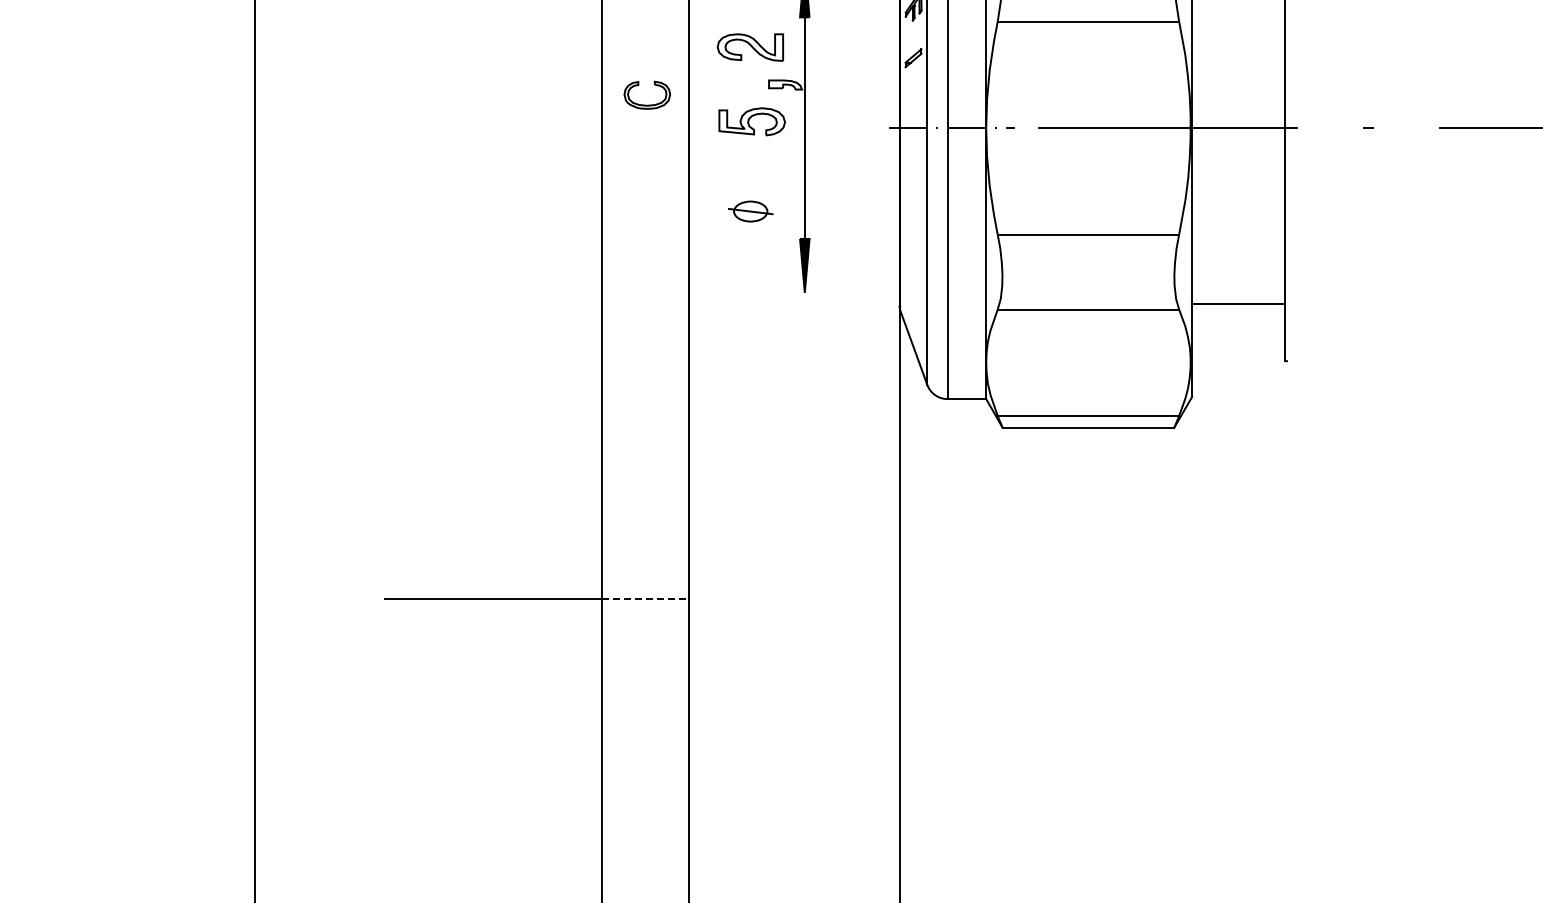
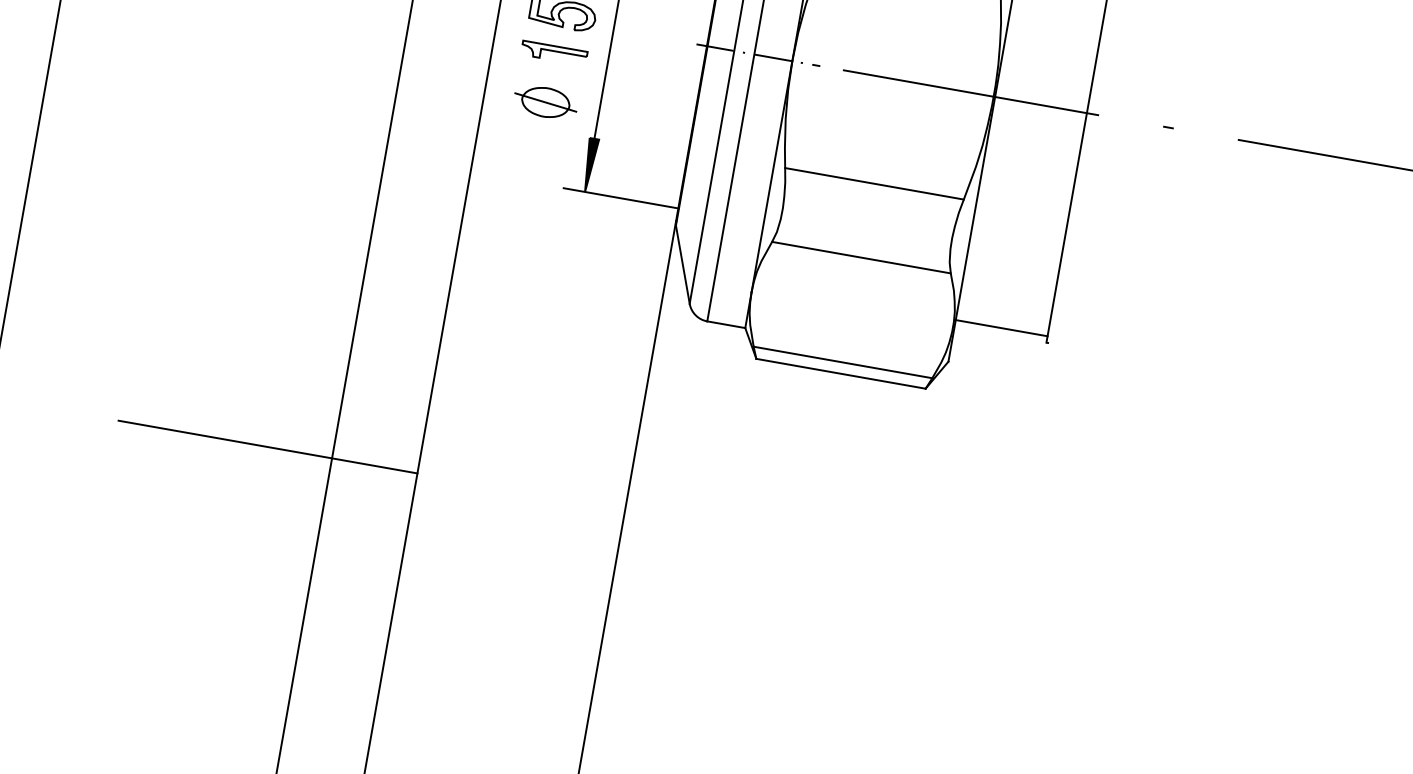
part: (749, 161) -> (553, 52), added
part: (750, 211) -> (545, 102), size x1.43
line: (841, 292) -> (621, 197), added
line: (1238, 303) -> (1001, 327), moved
line: (645, 599) -> (374, 466), dashed -> solid

